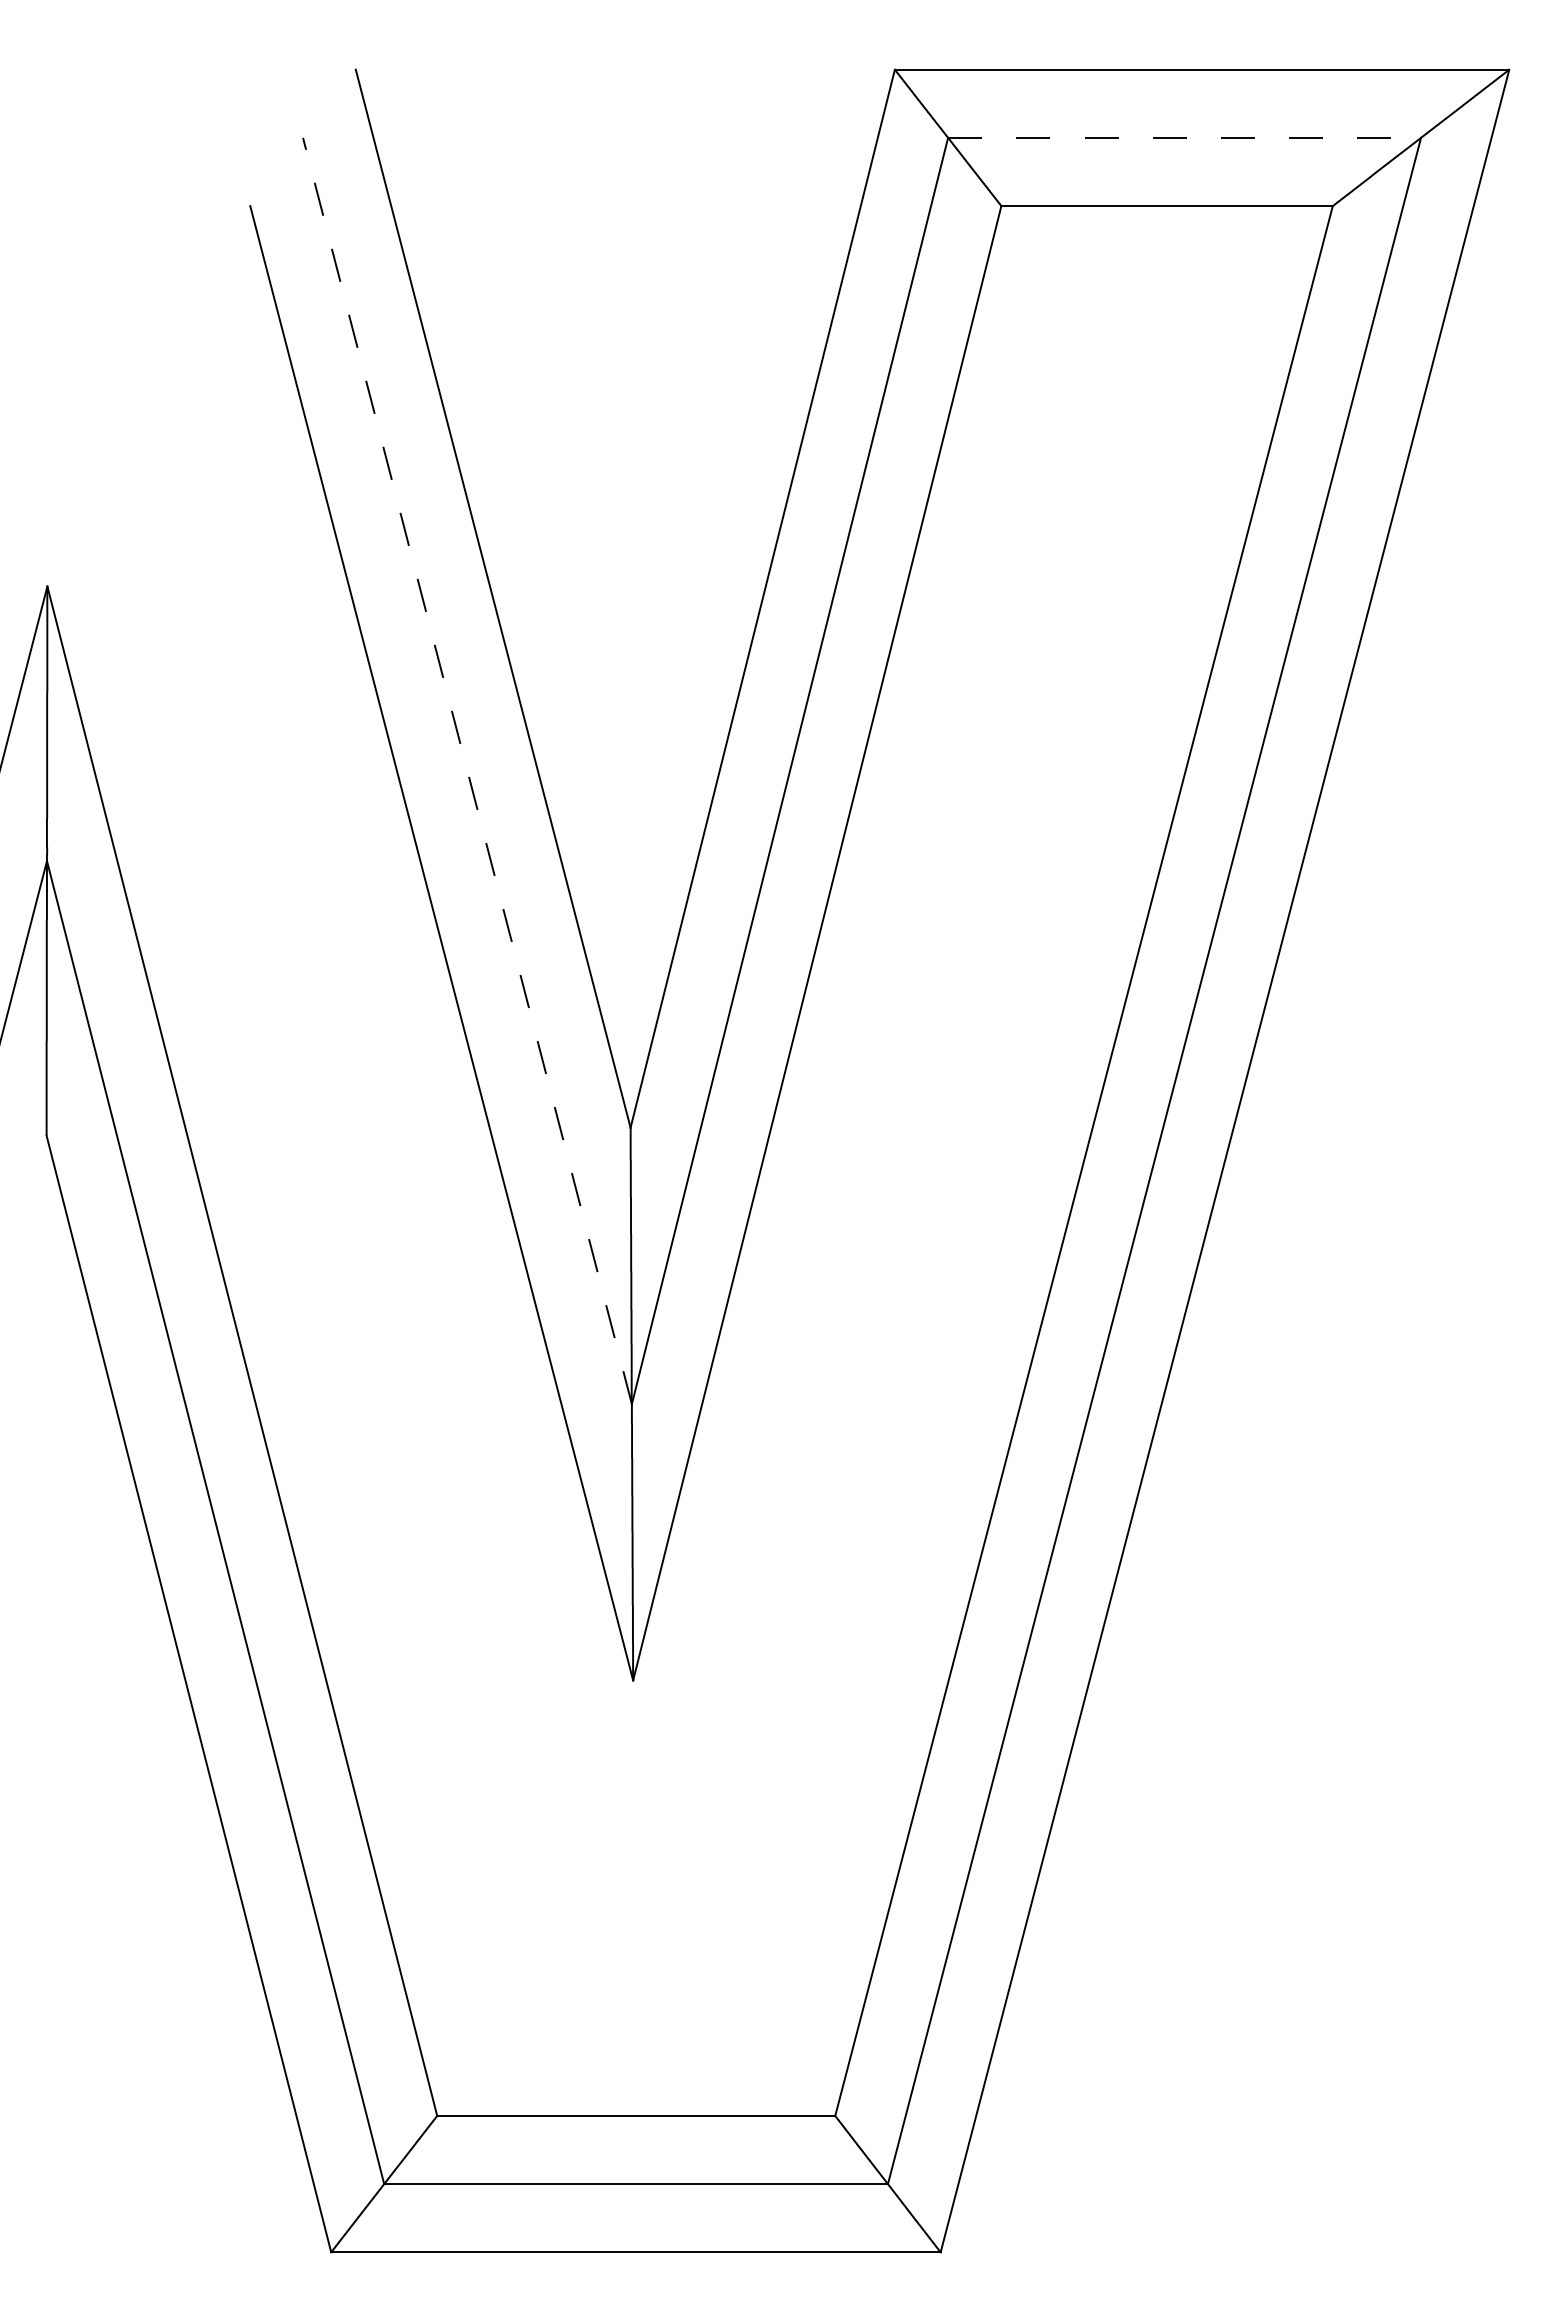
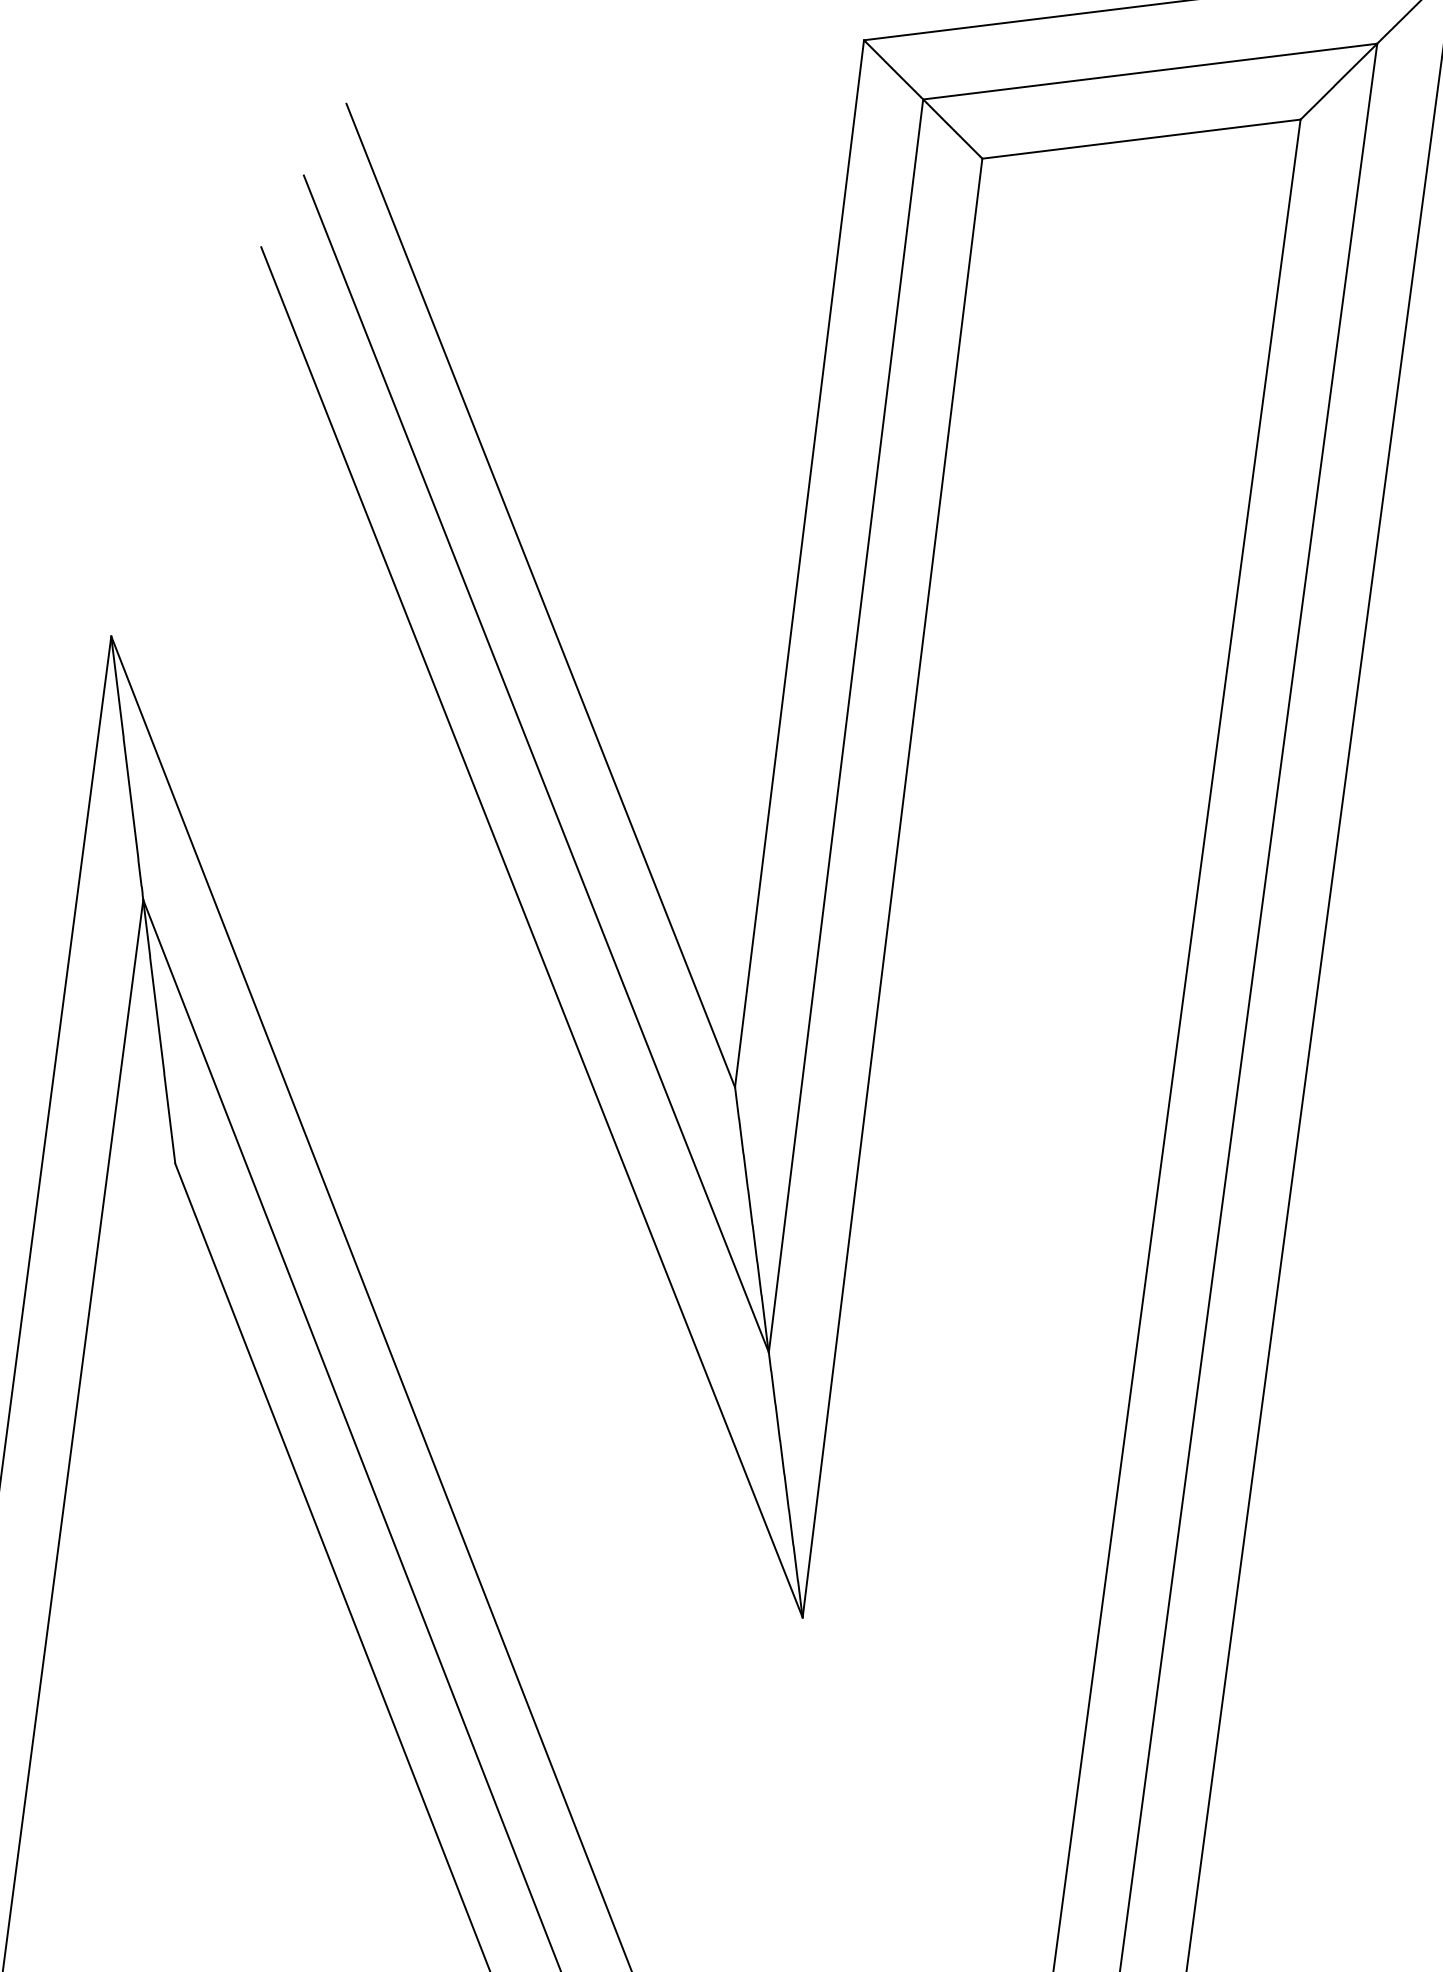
line: (1185, 137) -> (1151, 71), dashed -> solid
line: (467, 770) -> (536, 763), dashed -> solid

